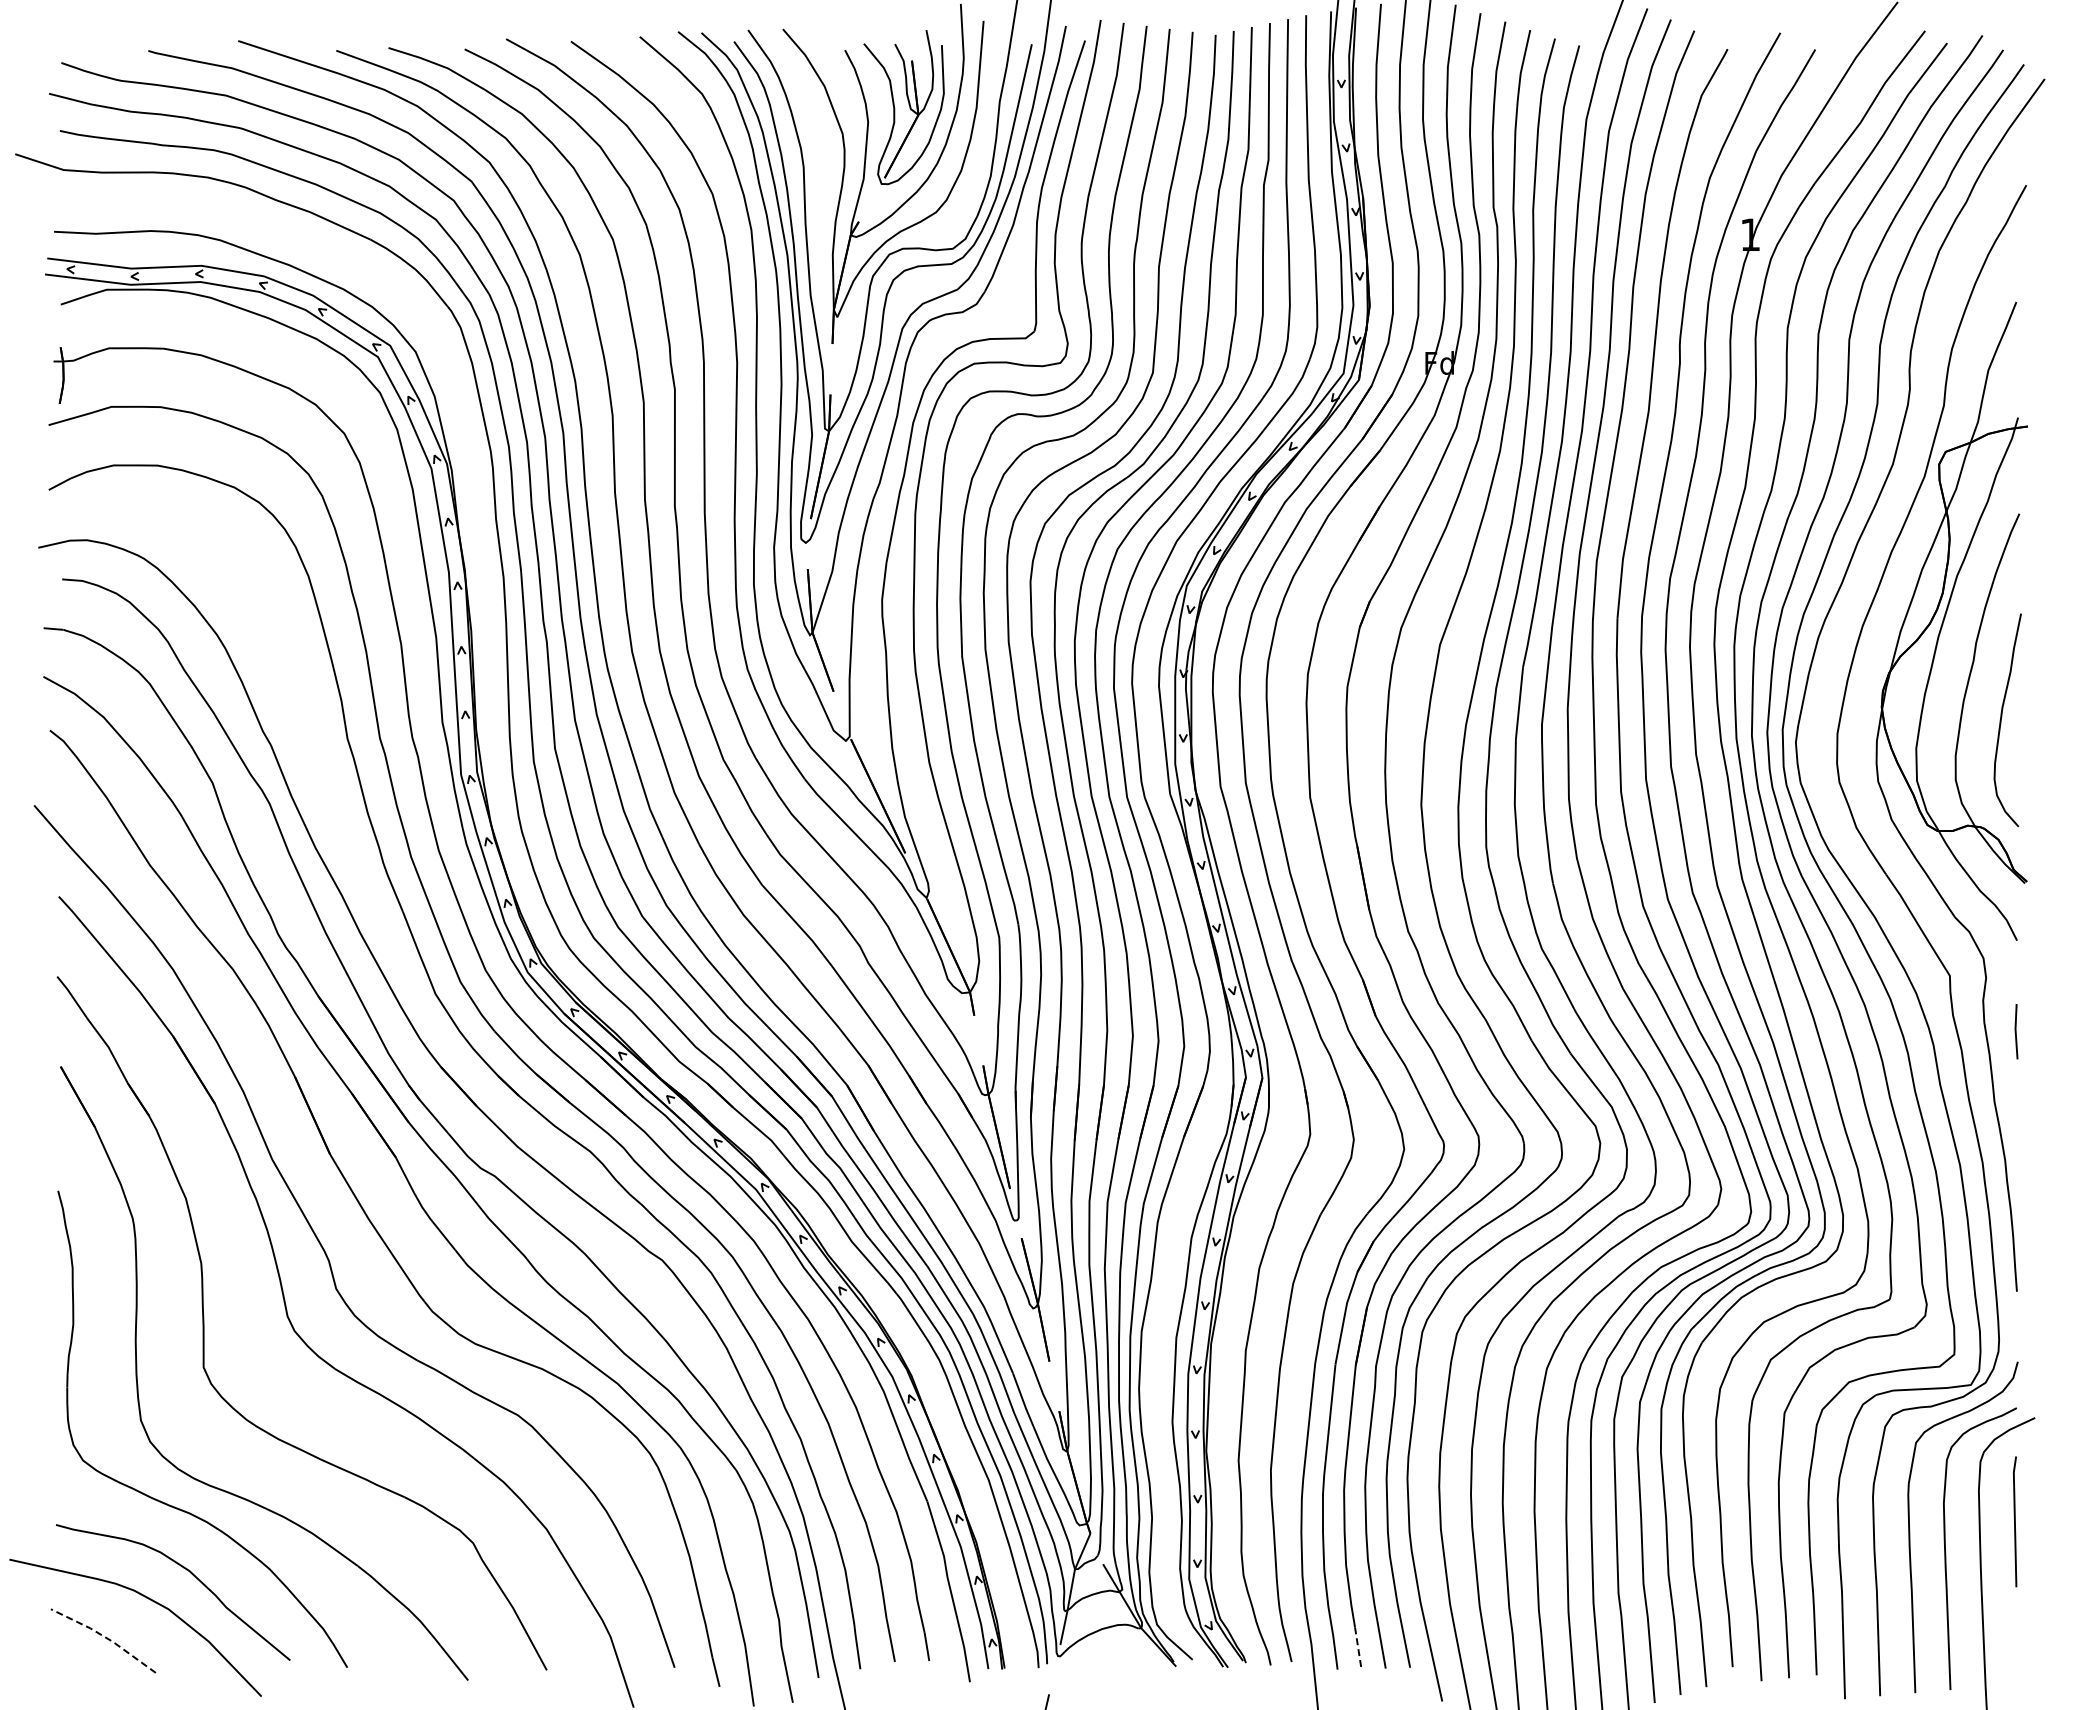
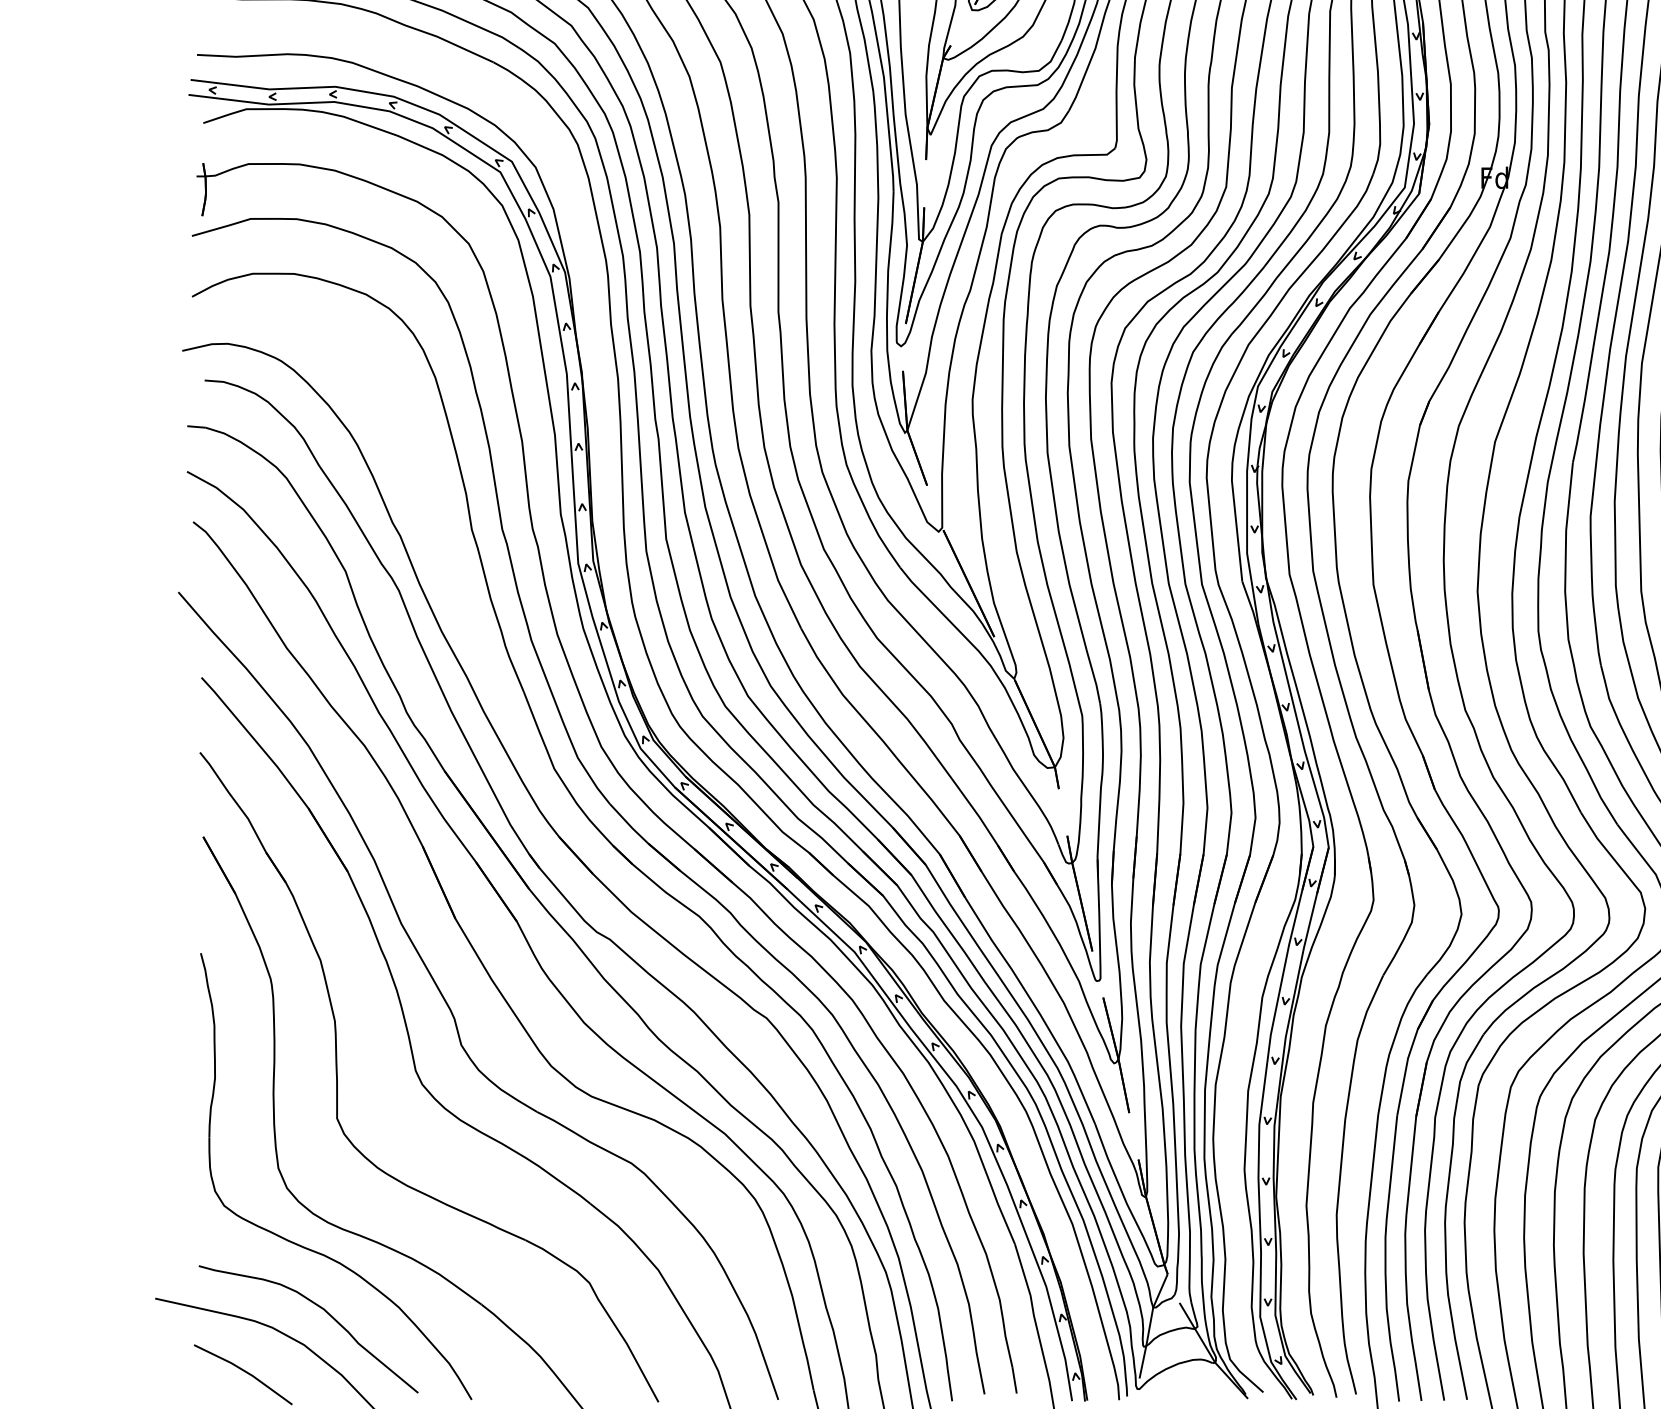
line: (105, 1637) -> (245, 1371), dashed -> solid
line: (1358, 1648) -> (1418, 1381), dashed -> solid

